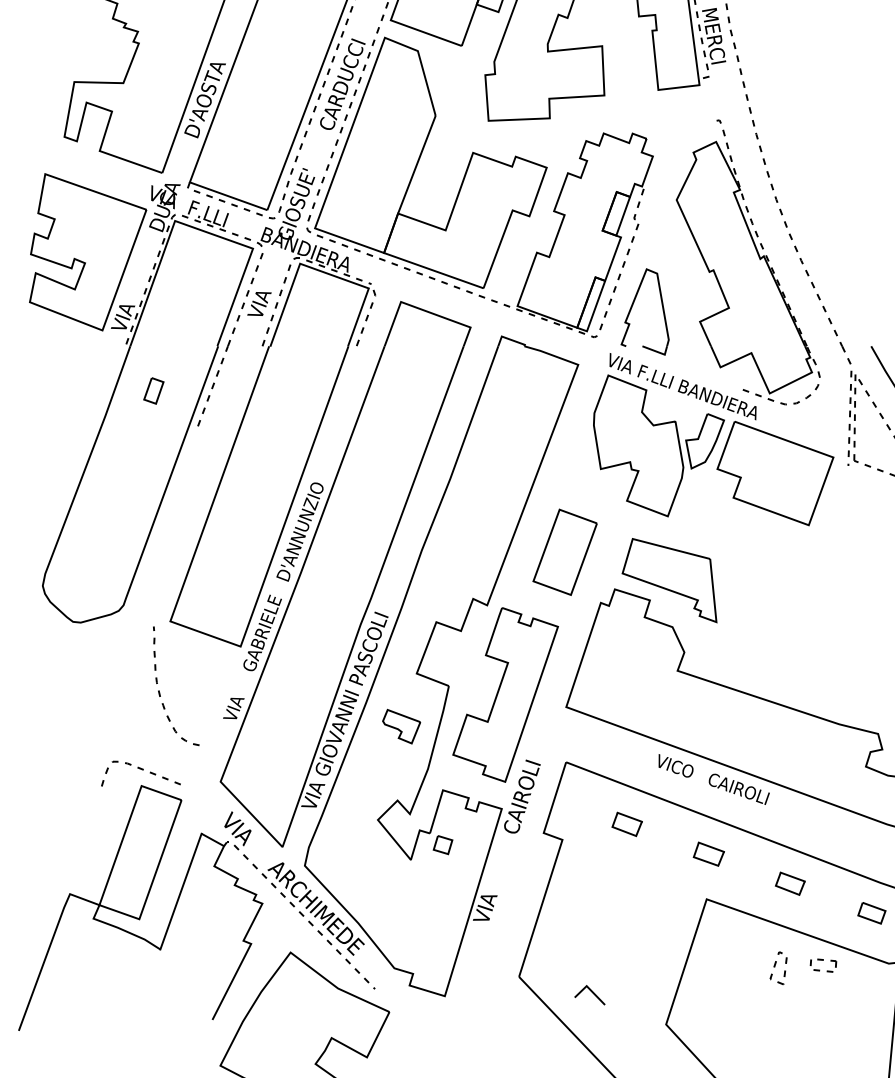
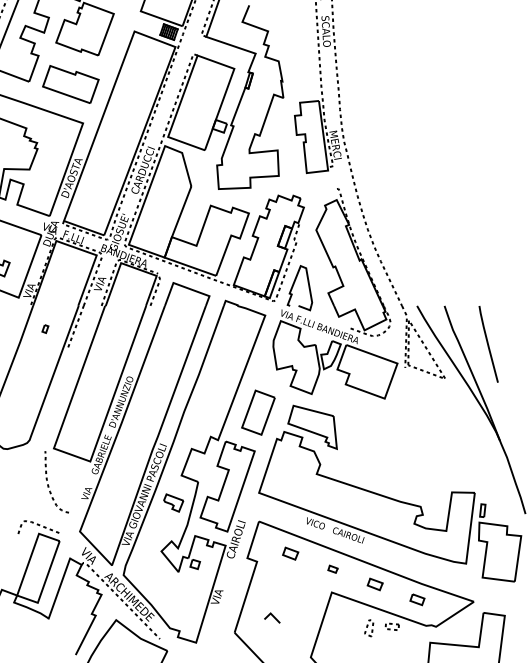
part: (154, 389) -> (45, 328), size x0.6
part: (707, 854) -> (332, 569), size x0.6
line: (590, 991) -> (272, 616), moved

